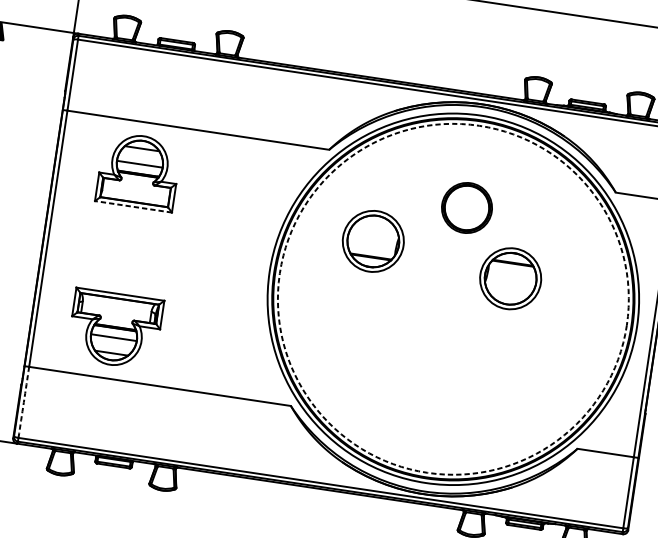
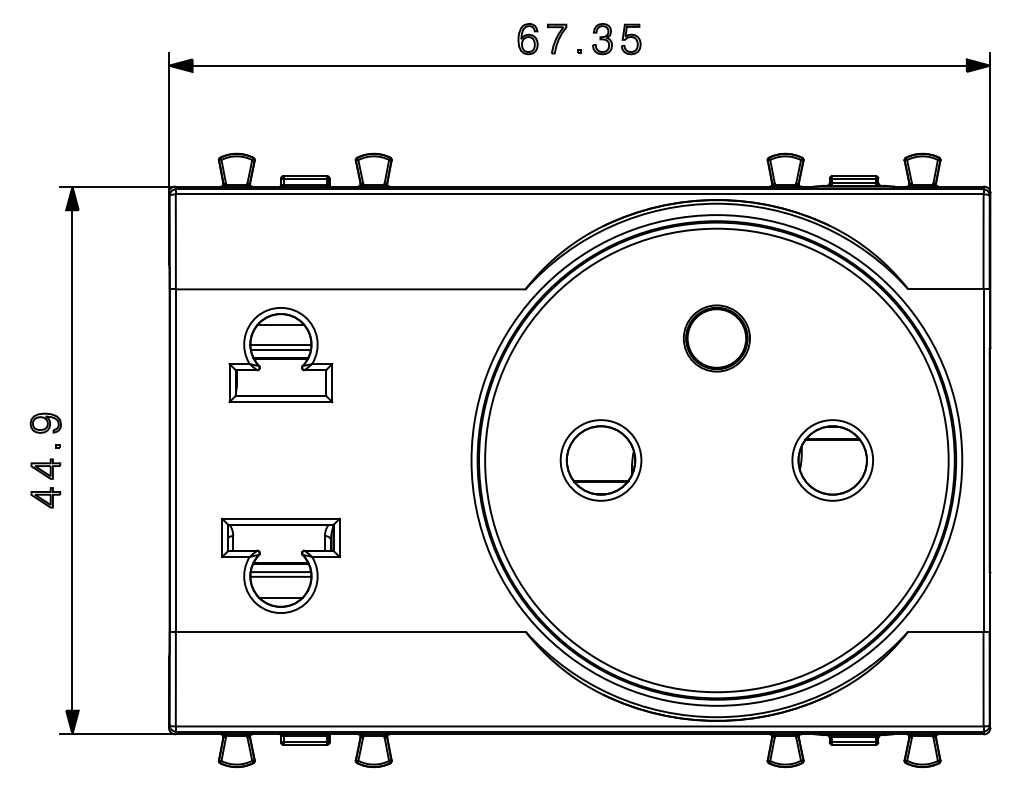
line: (139, 167) -> (280, 349), added
line: (133, 207) -> (280, 402), dashed -> solid
part: (372, 241) -> (600, 460), moved
part: (510, 278) -> (832, 460), moved
circle: (453, 299) -> (716, 460), dashed -> solid
line: (114, 334) -> (280, 572), added
arc: (23, 402) -> (175, 679), dashed -> solid

